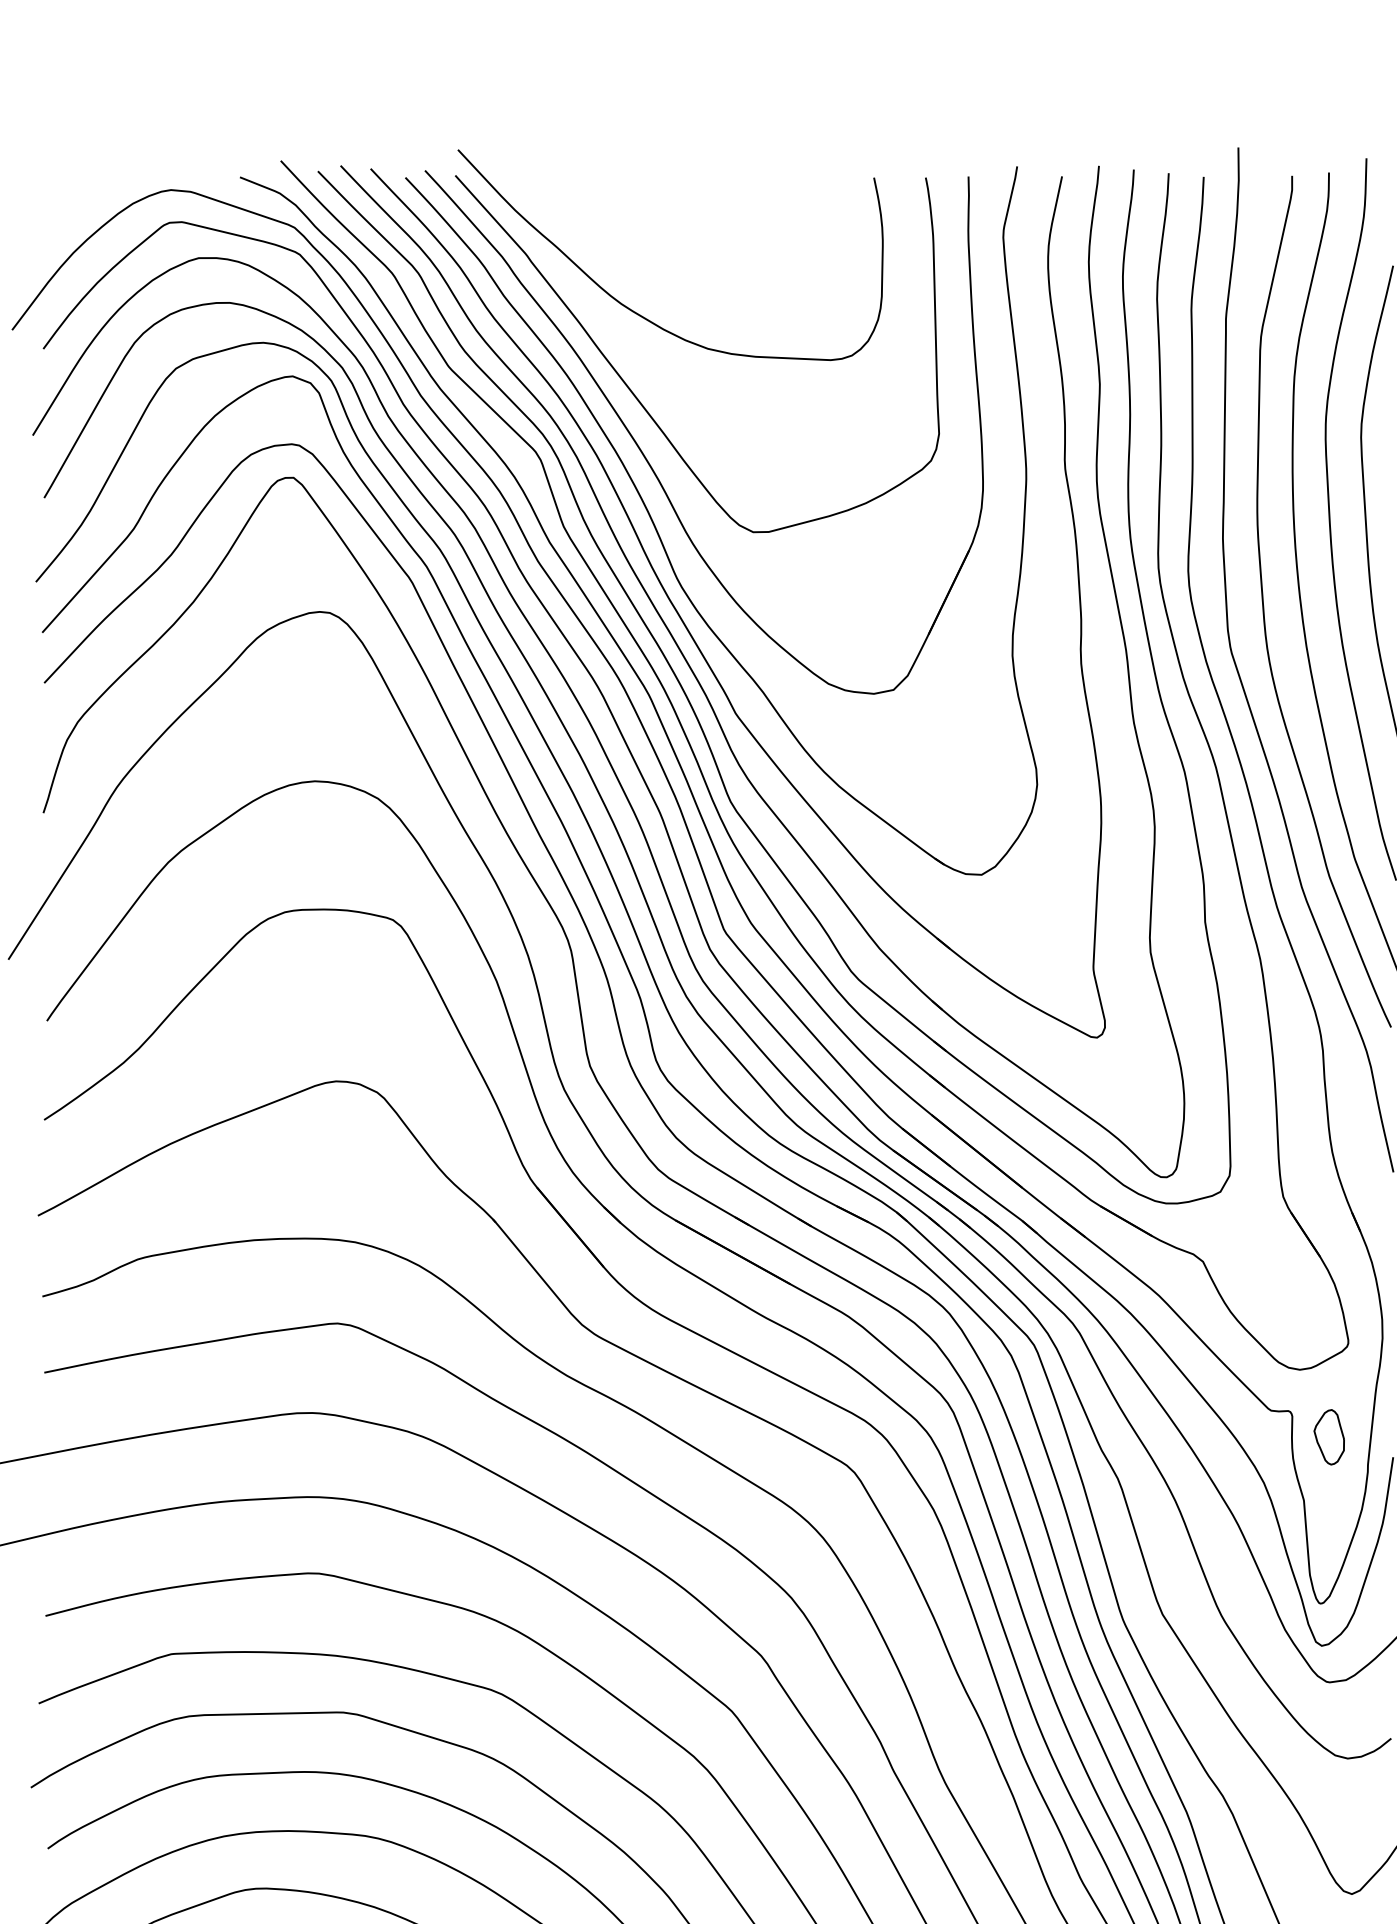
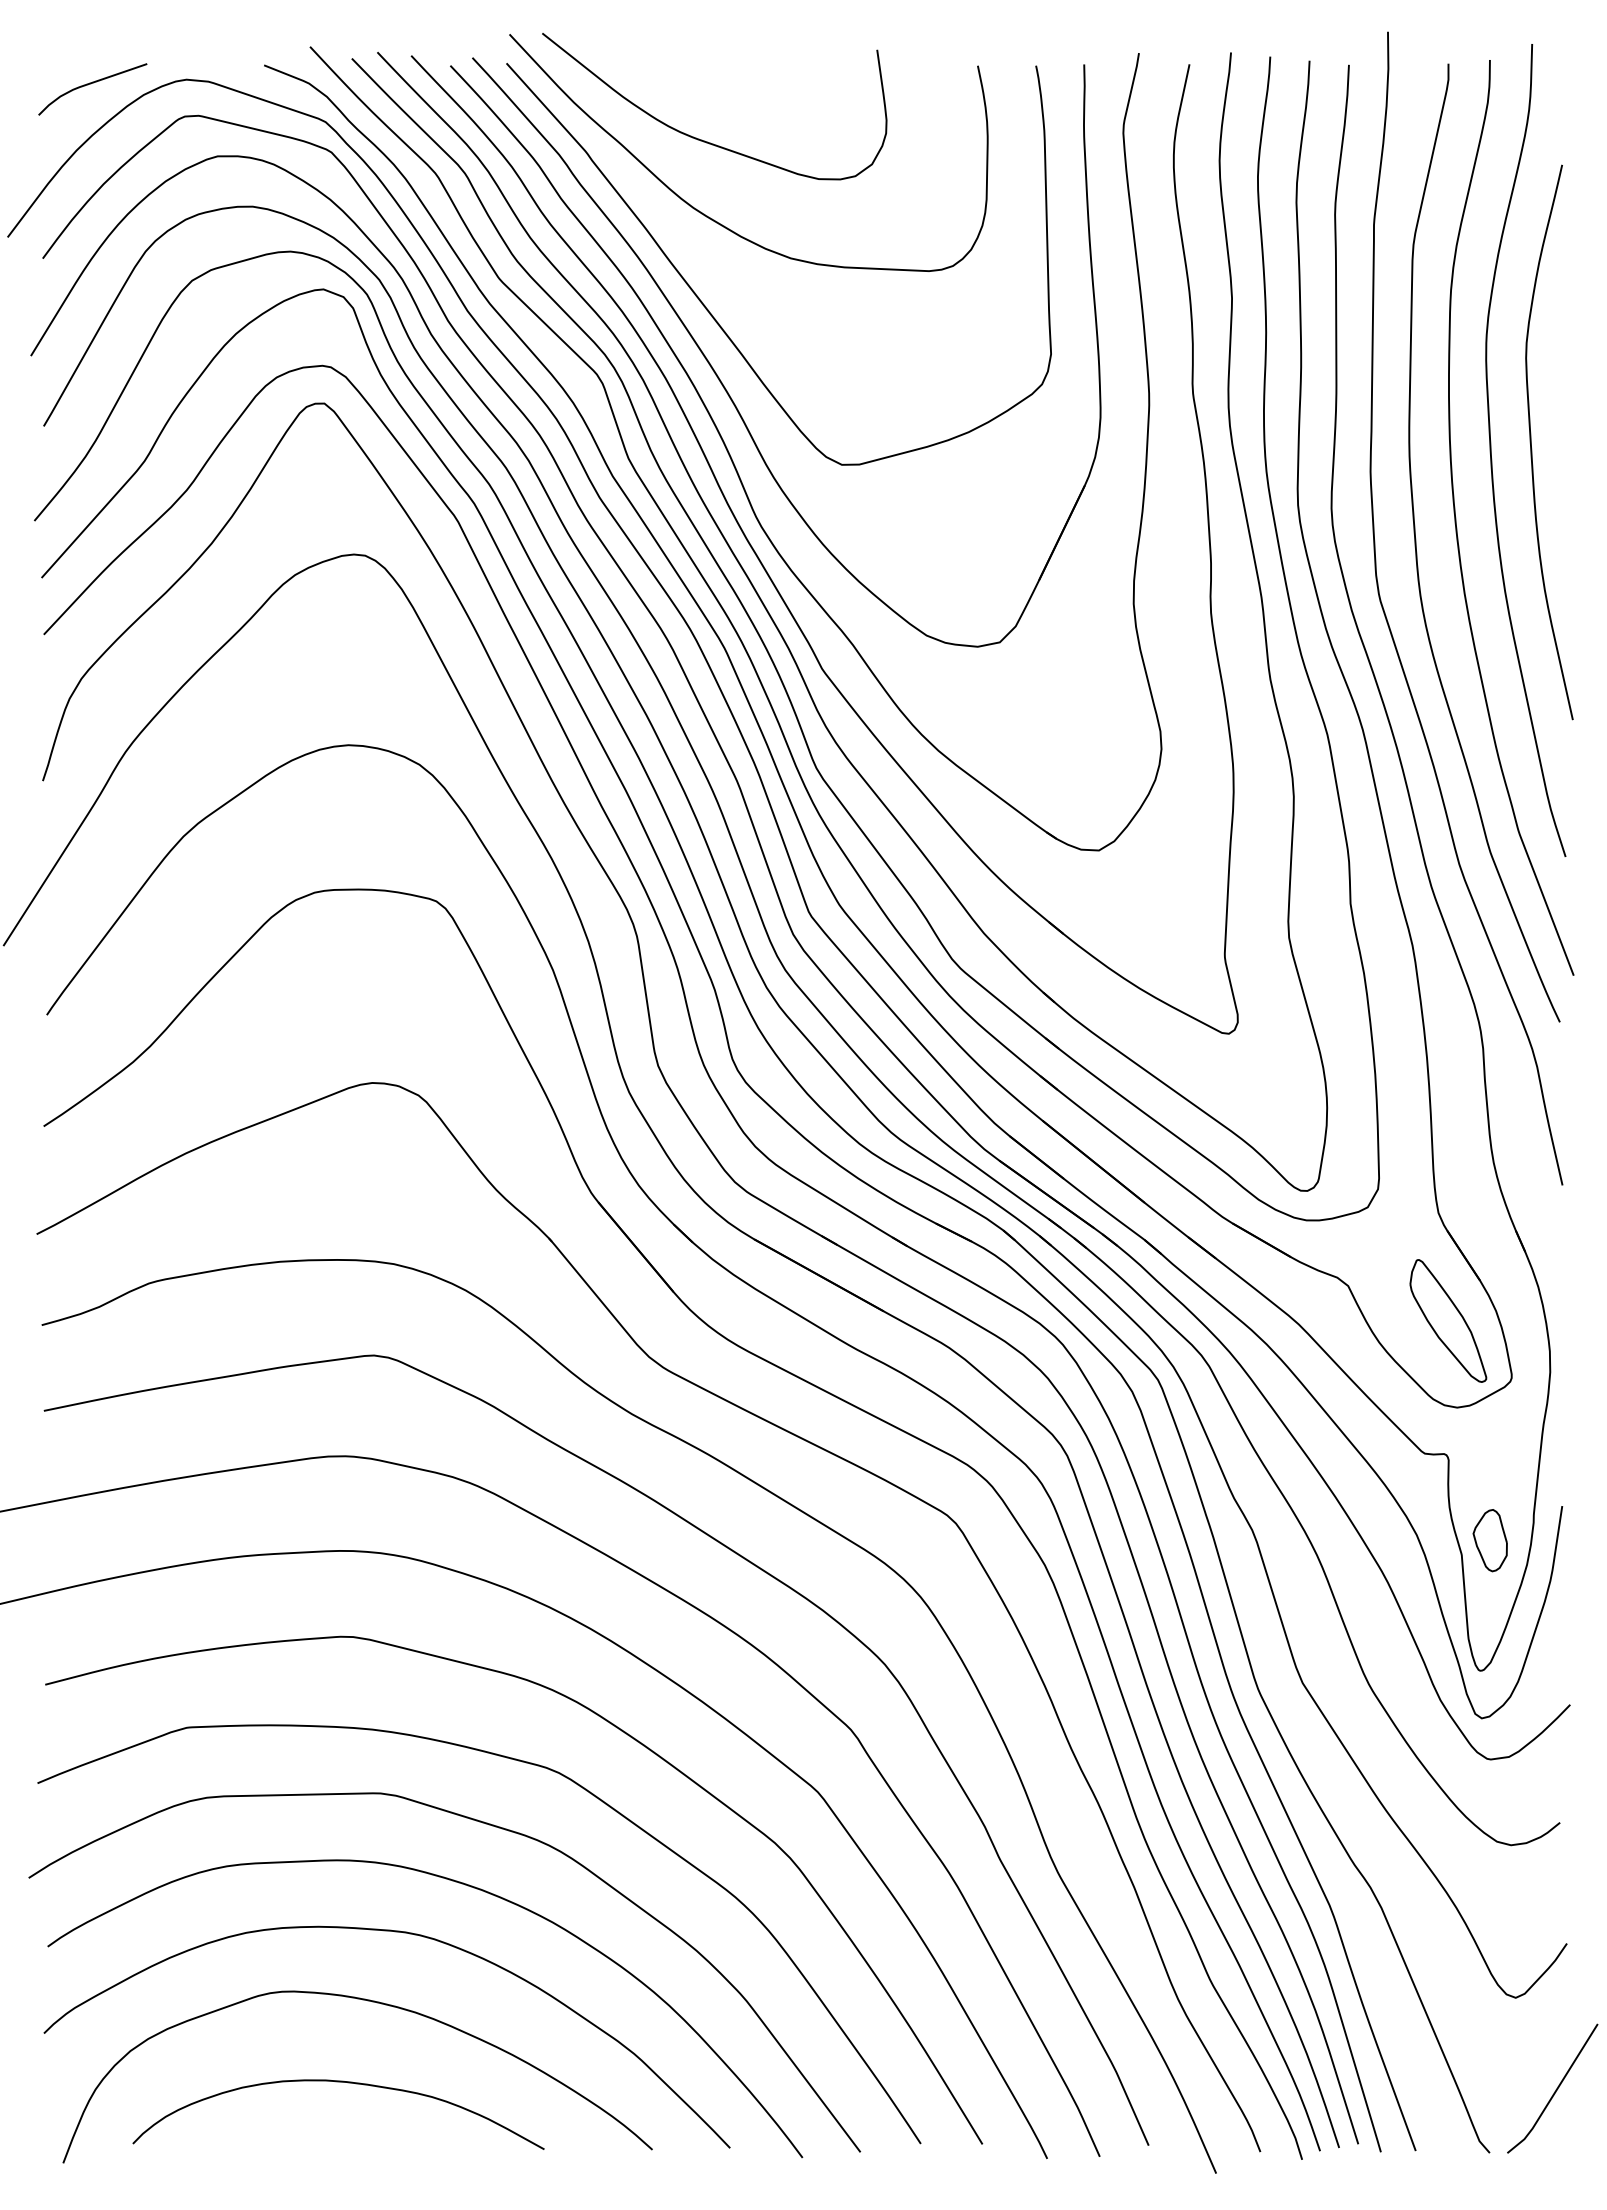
curve: (85, 194) -> (90, 84), added
curve: (629, 243) -> (702, 139), added
part: (1292, 1292) -> (1448, 1320), added
part: (1328, 1437) -> (1489, 1540), moved

